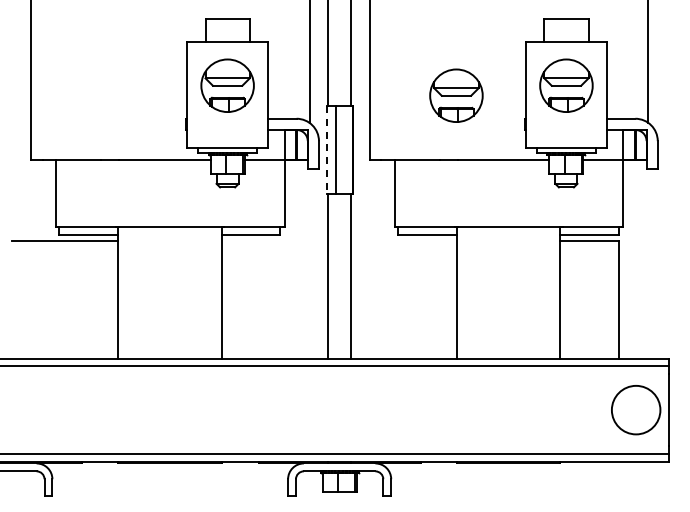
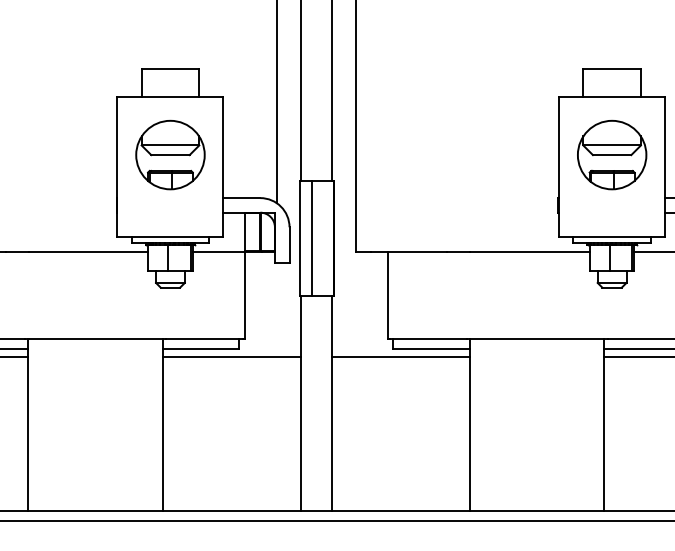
part: (456, 95) -> (468, 167), removed
line: (326, 150) -> (299, 239), dashed -> solid
line: (274, 240) -> (231, 356), added
line: (404, 240) -> (401, 356), added

